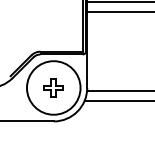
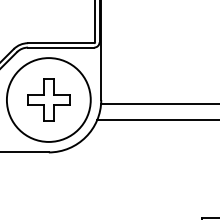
part: (53, 87) -> (48, 99), size x1.43

